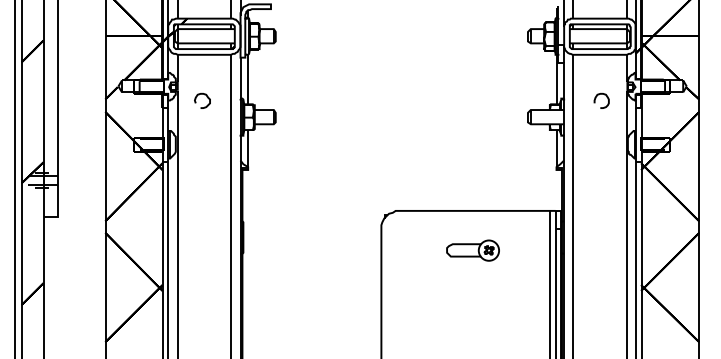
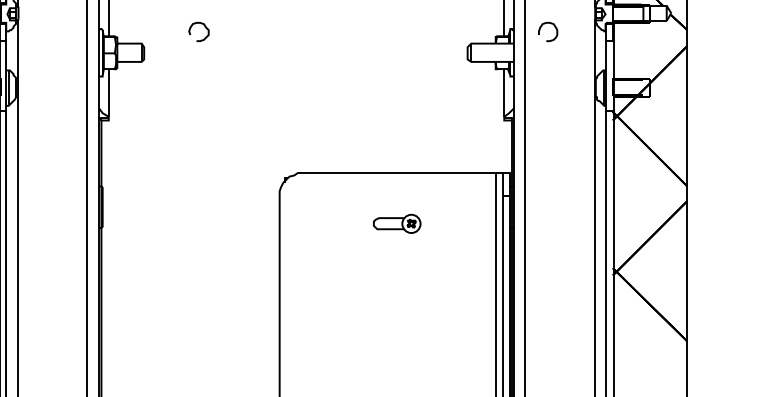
curve: (204, 95) -> (201, 24), moved
curve: (599, 95) -> (545, 24), moved
part: (472, 250) -> (396, 223), size x0.7

